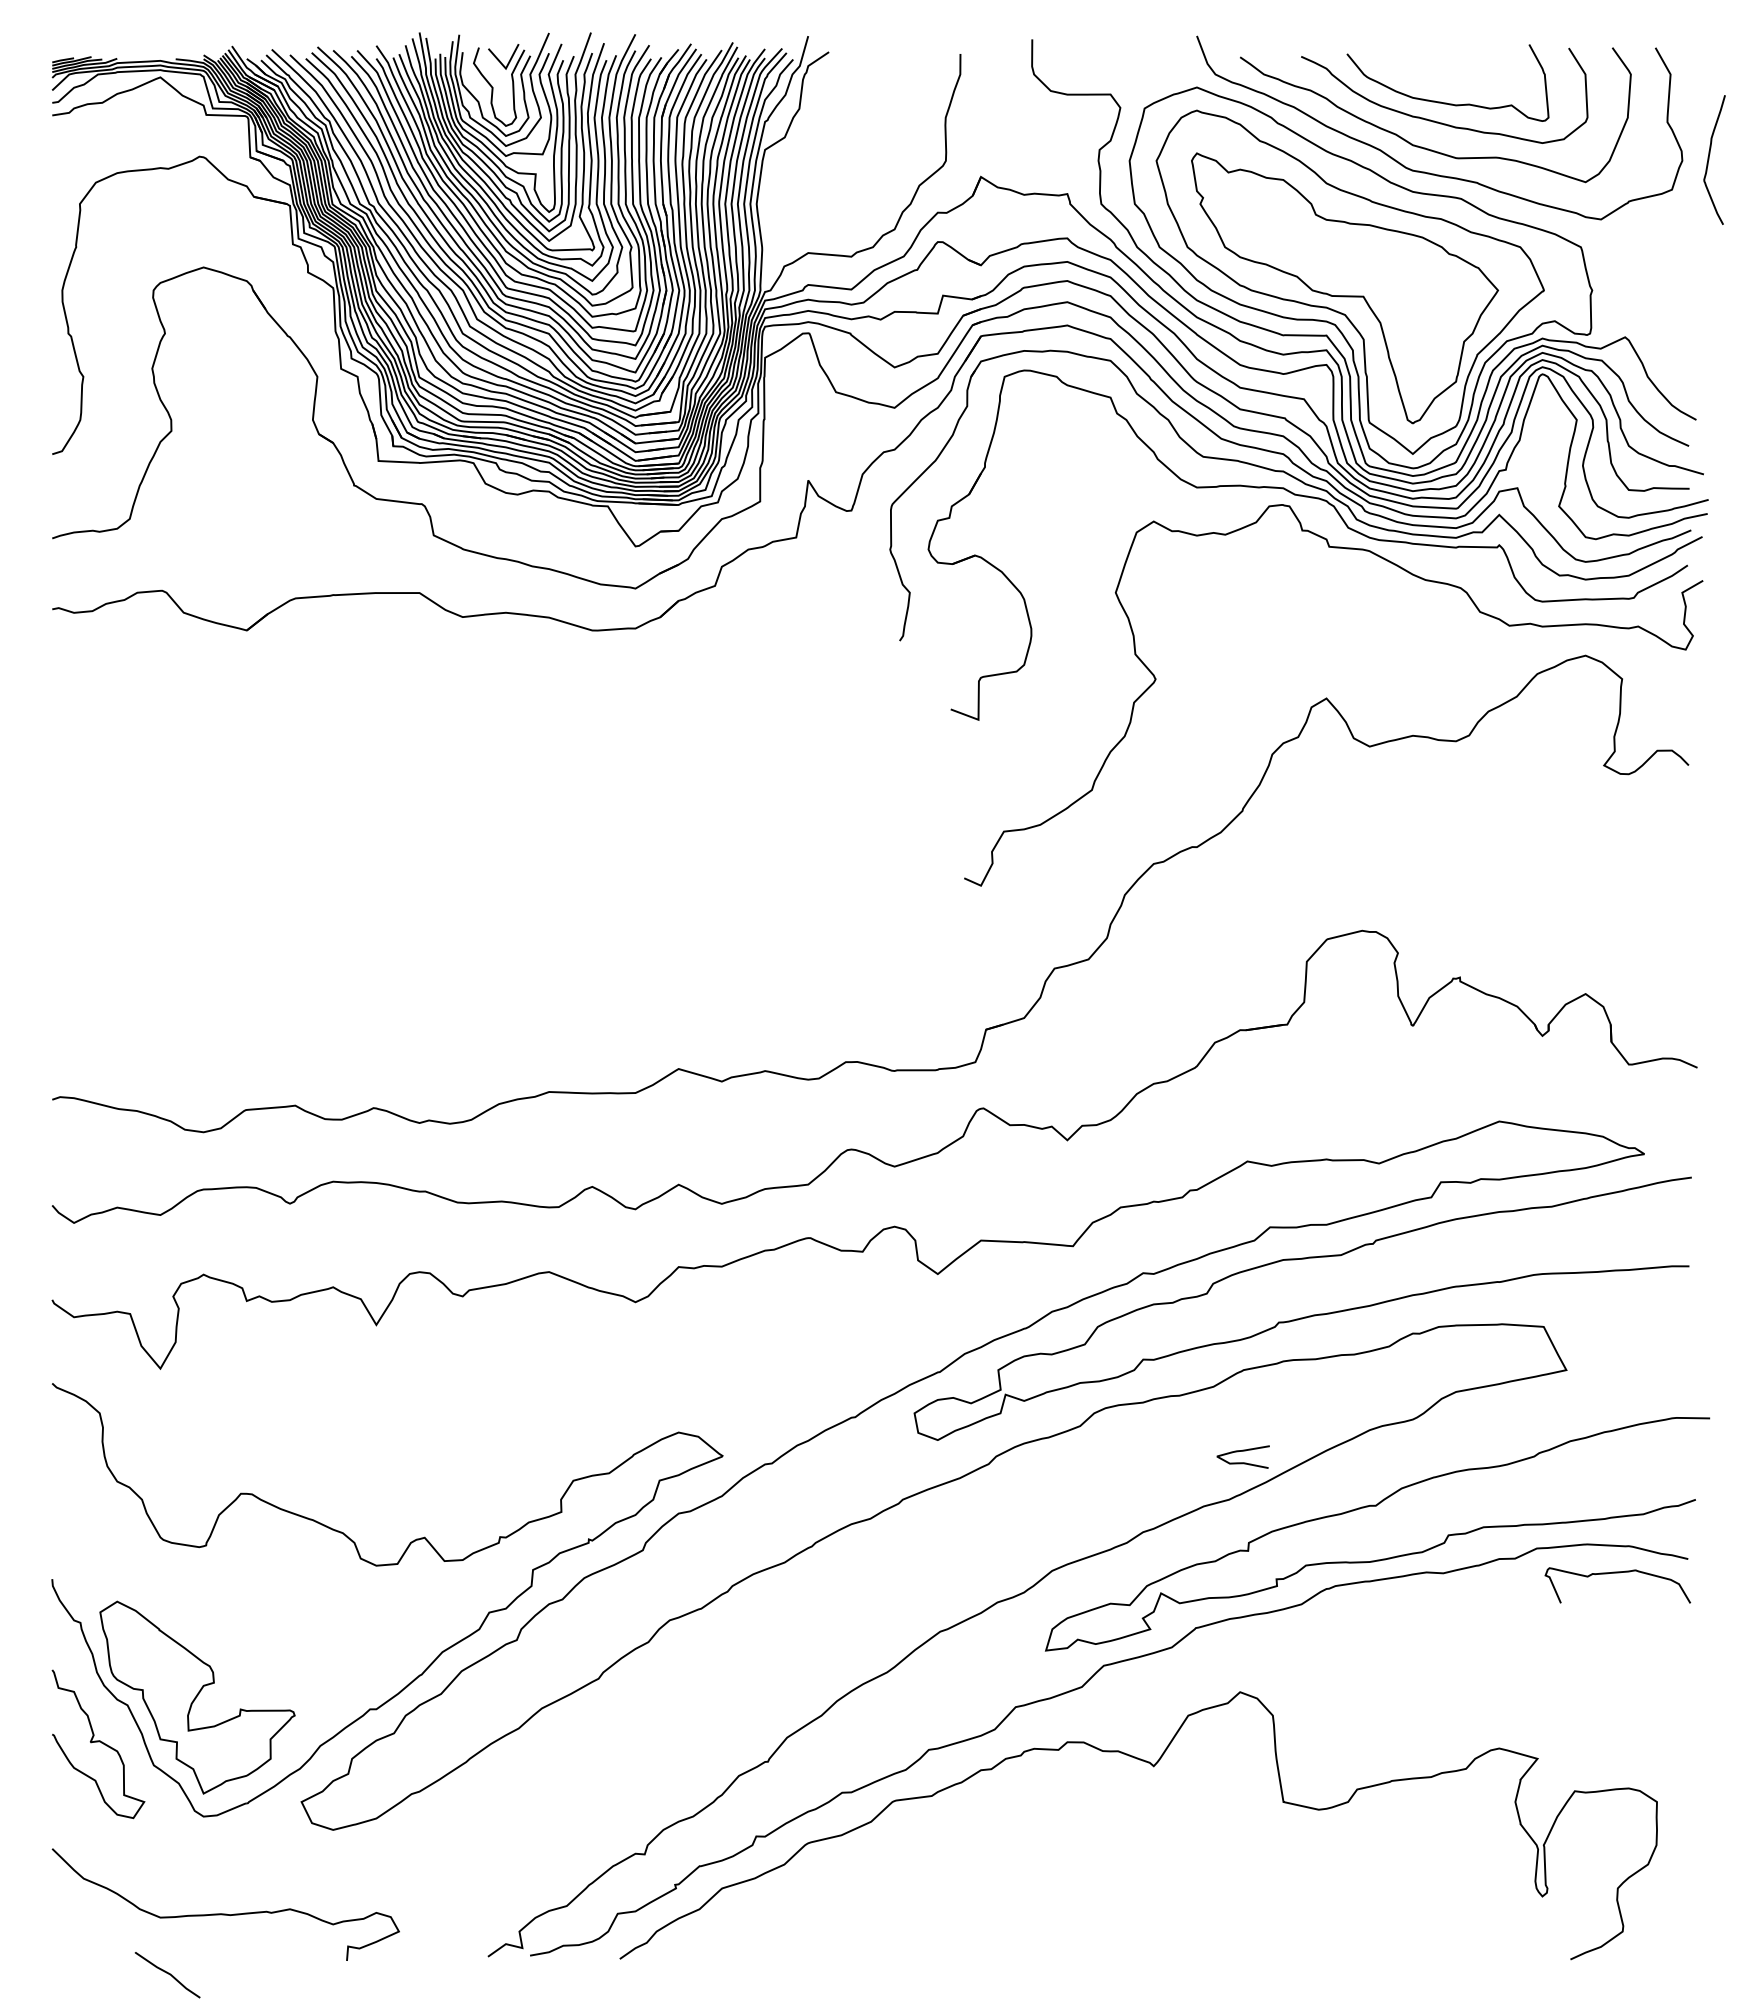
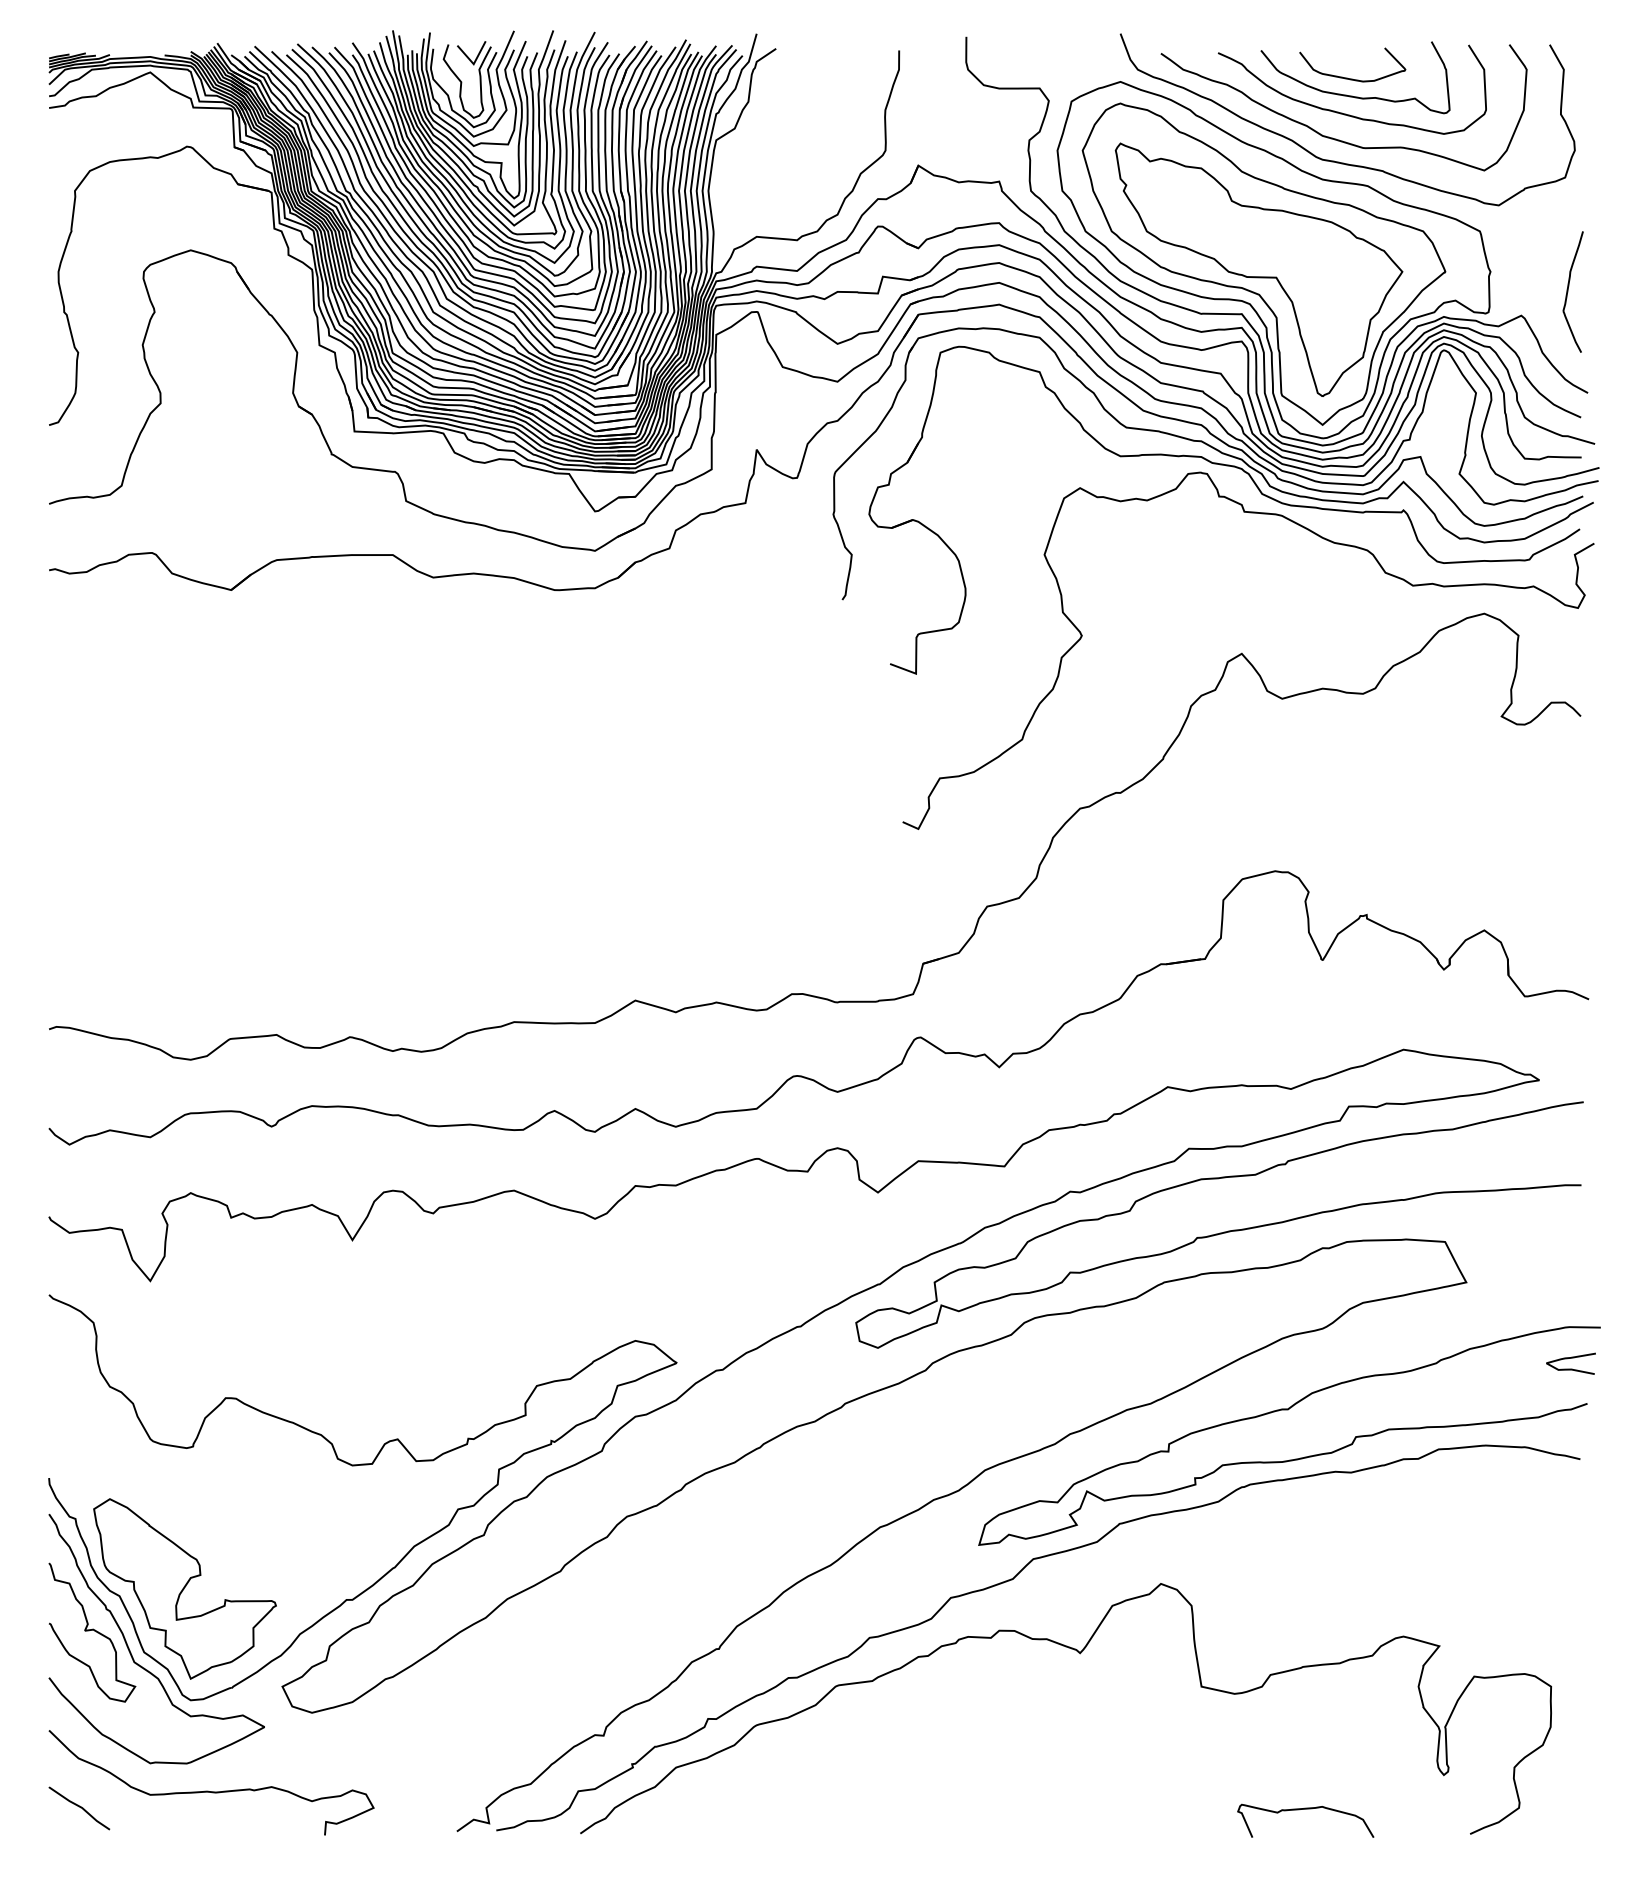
curve: (1442, 83) -> (1350, 78), added
curve: (1709, 159) -> (1568, 291), moved
curve: (1242, 1451) -> (1570, 1358), moved
curve: (1617, 1573) -> (1305, 1809), moved
curve: (138, 1761) -> (129, 1648), added
curve: (168, 1974) -> (80, 1807), moved

